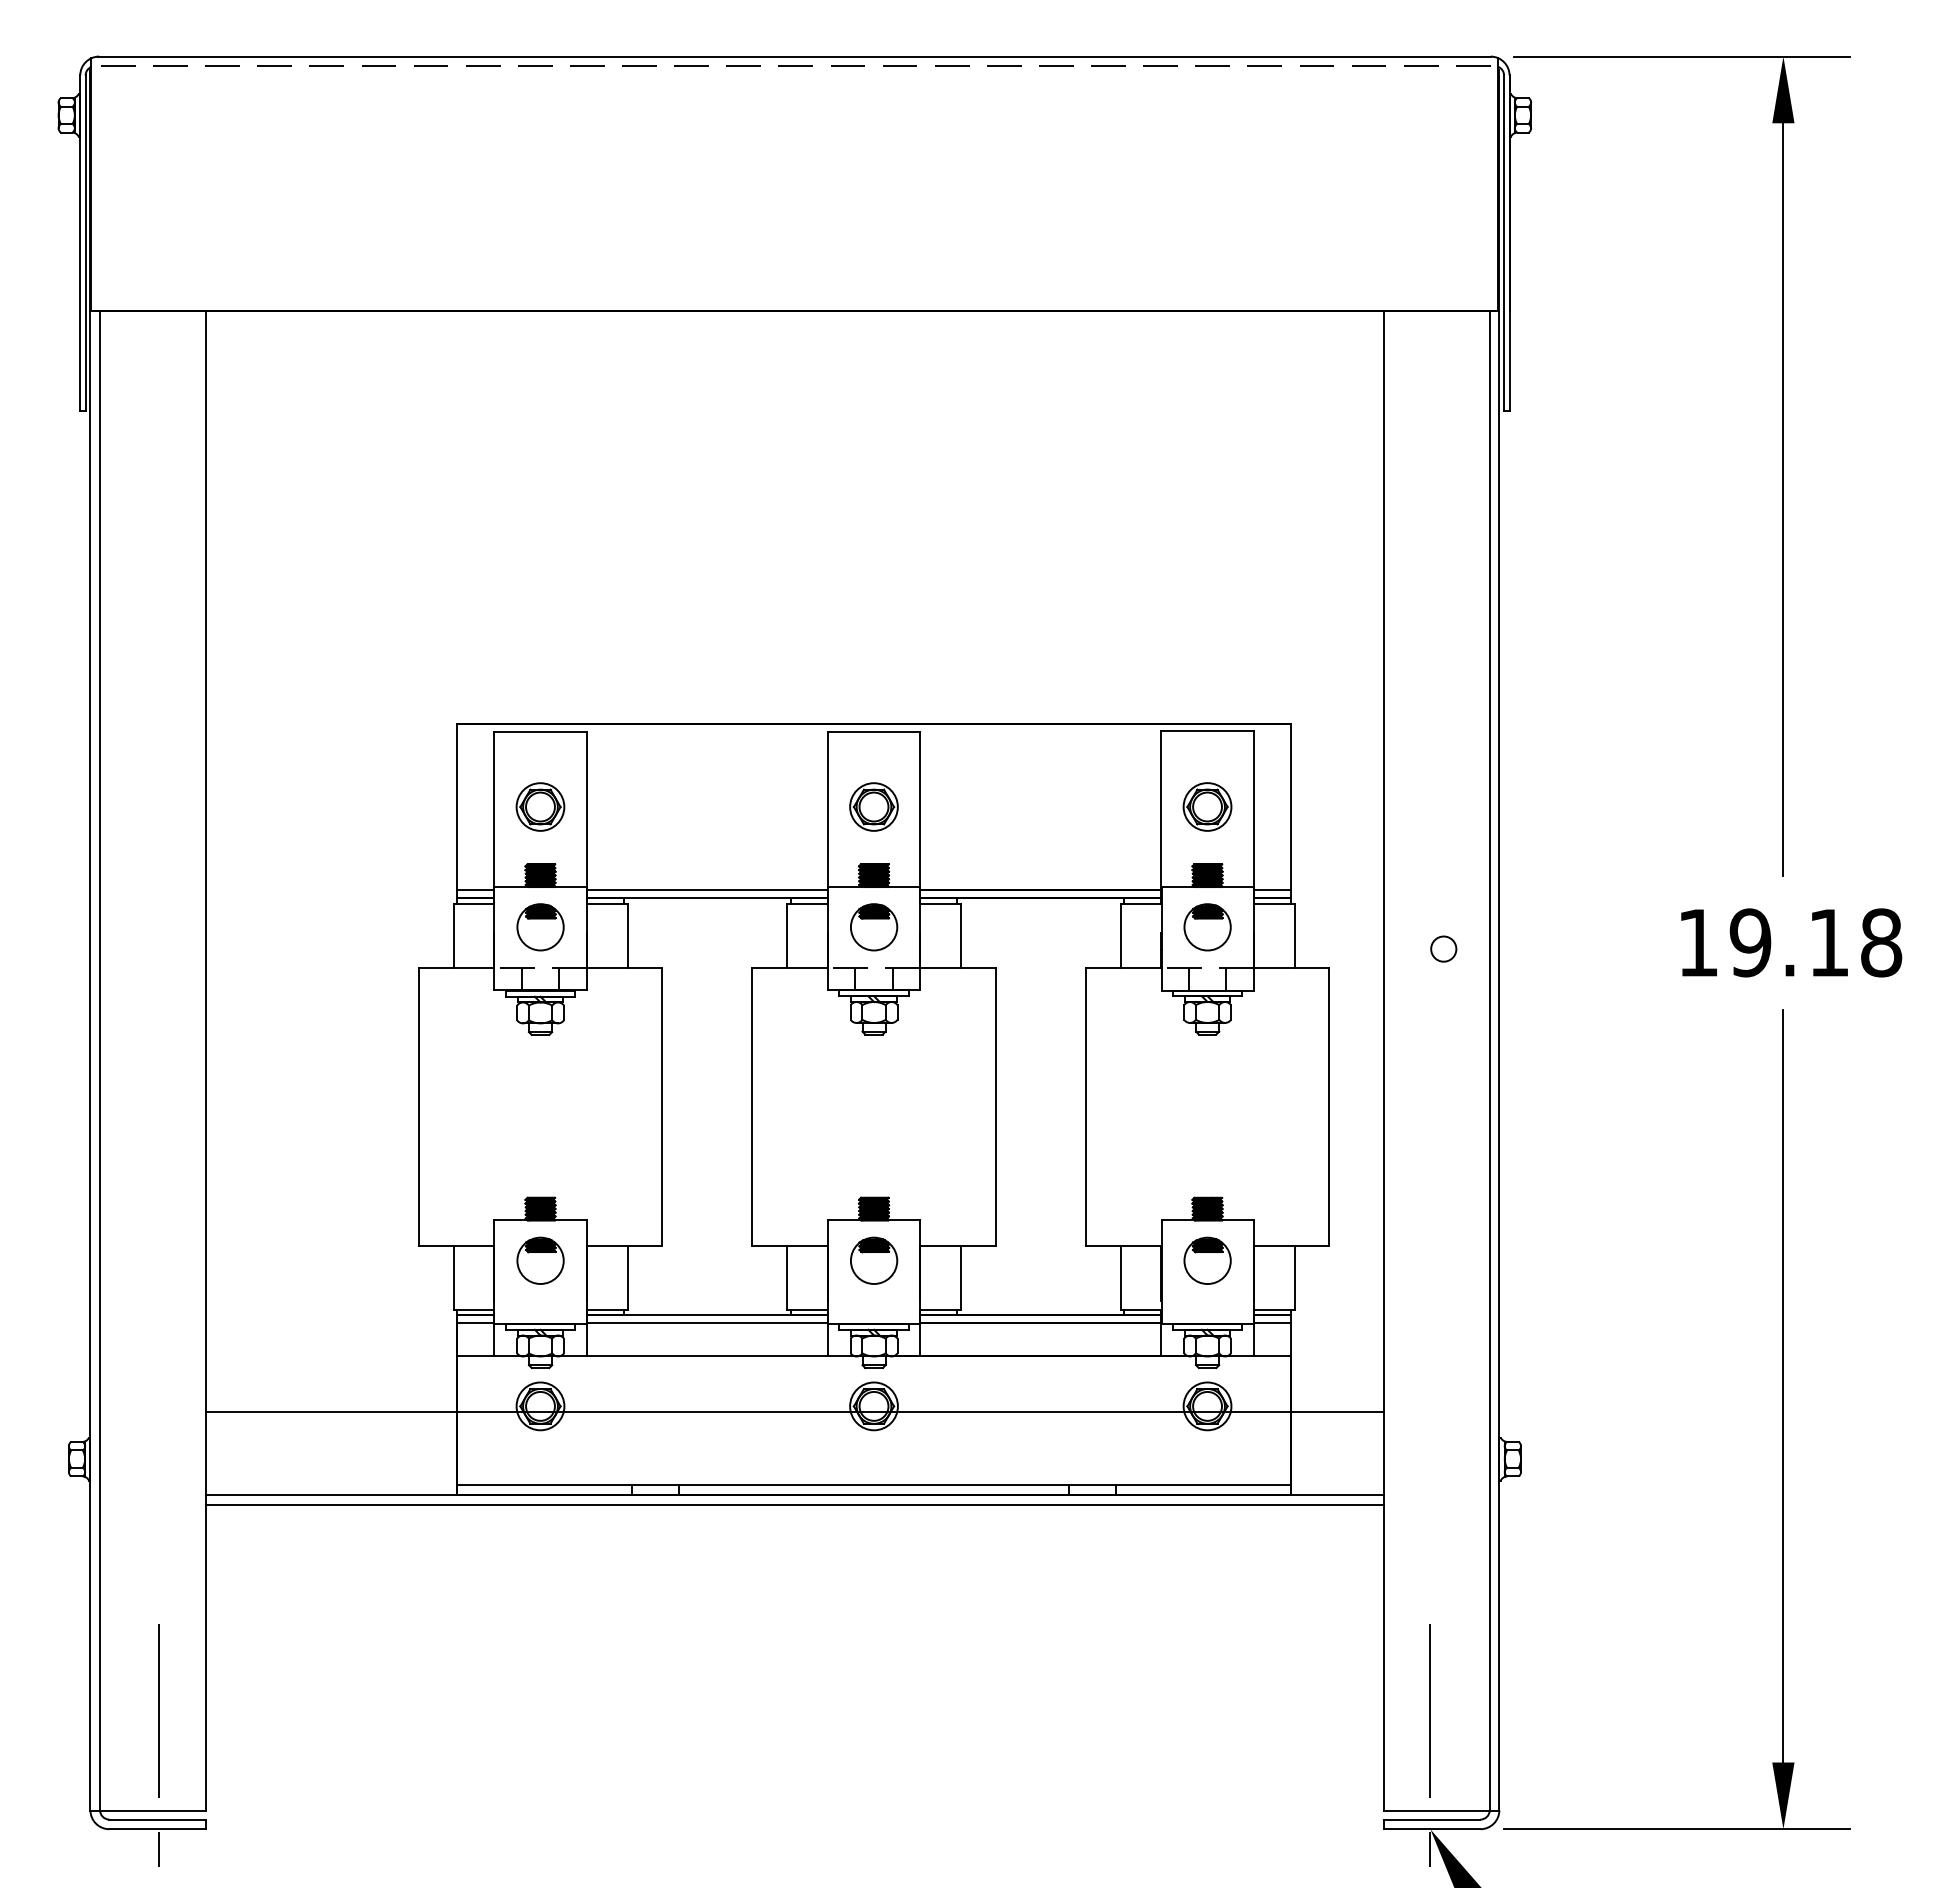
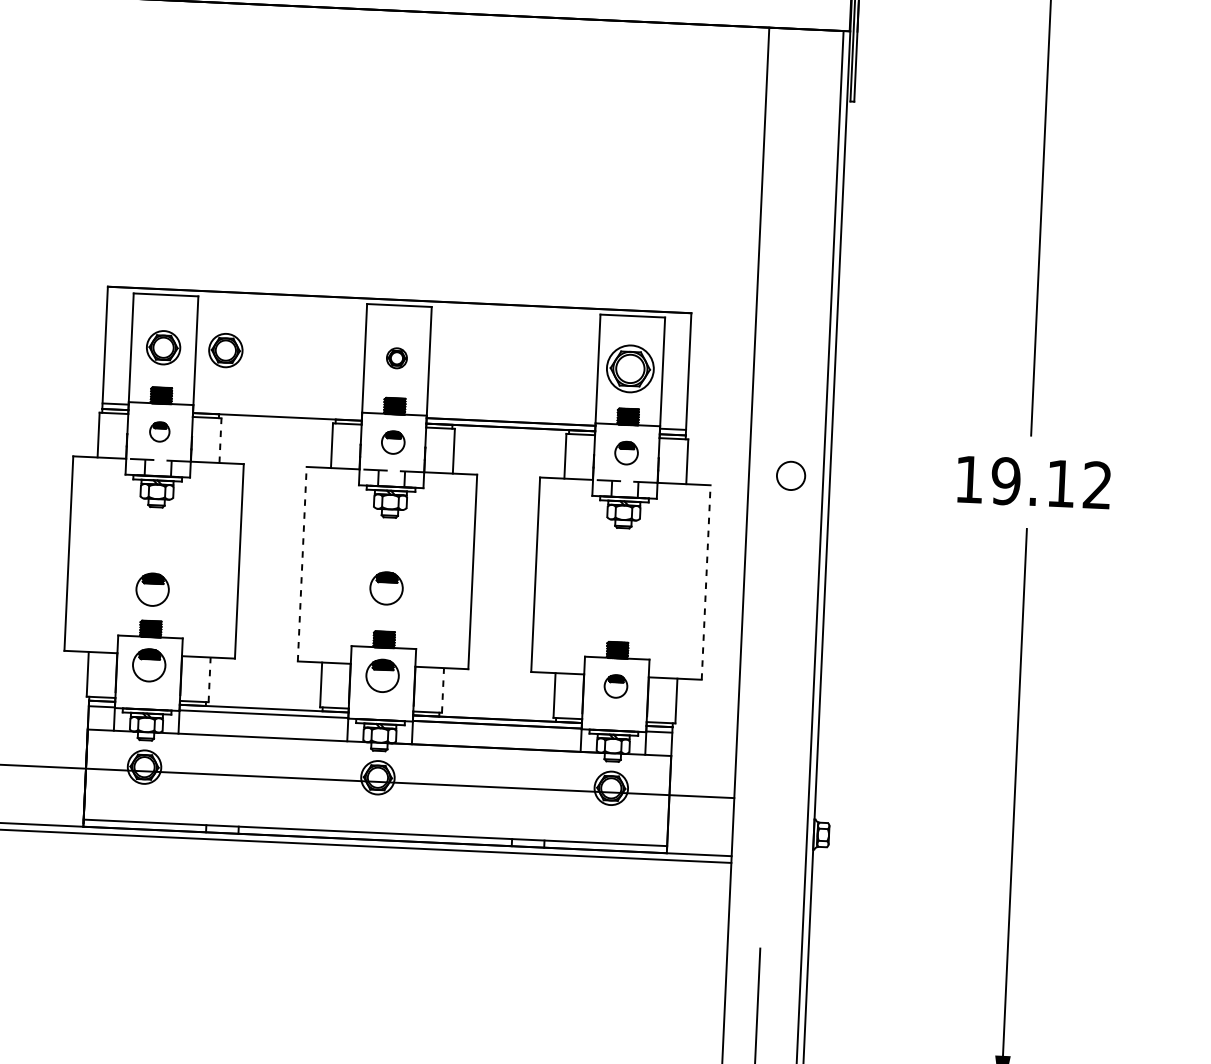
part: (629, 806) -> (225, 350), added
part: (873, 806) -> (396, 357), size x0.6
part: (1207, 806) -> (630, 368), size x1.4
line: (706, 890) -> (277, 411), removed
part: (540, 927) -> (159, 432), size x0.6
part: (874, 927) -> (393, 442), size x0.7
part: (1207, 927) -> (626, 453), size x0.7
line: (627, 935) -> (220, 440), solid -> dashed
text: (1881, 942) -> (1097, 485), 19.18 -> 19.12
circle: (1443, 948) -> (790, 475), size x1.6
line: (752, 1106) -> (302, 564), solid -> dashed
line: (1329, 1106) -> (706, 582), solid -> dashed
part: (874, 1135) -> (386, 588), added
part: (540, 1152) -> (152, 589), added
part: (1207, 1260) -> (615, 686), size x0.7
line: (627, 1277) -> (209, 679), solid -> dashed
line: (961, 1277) -> (443, 690), solid -> dashed

